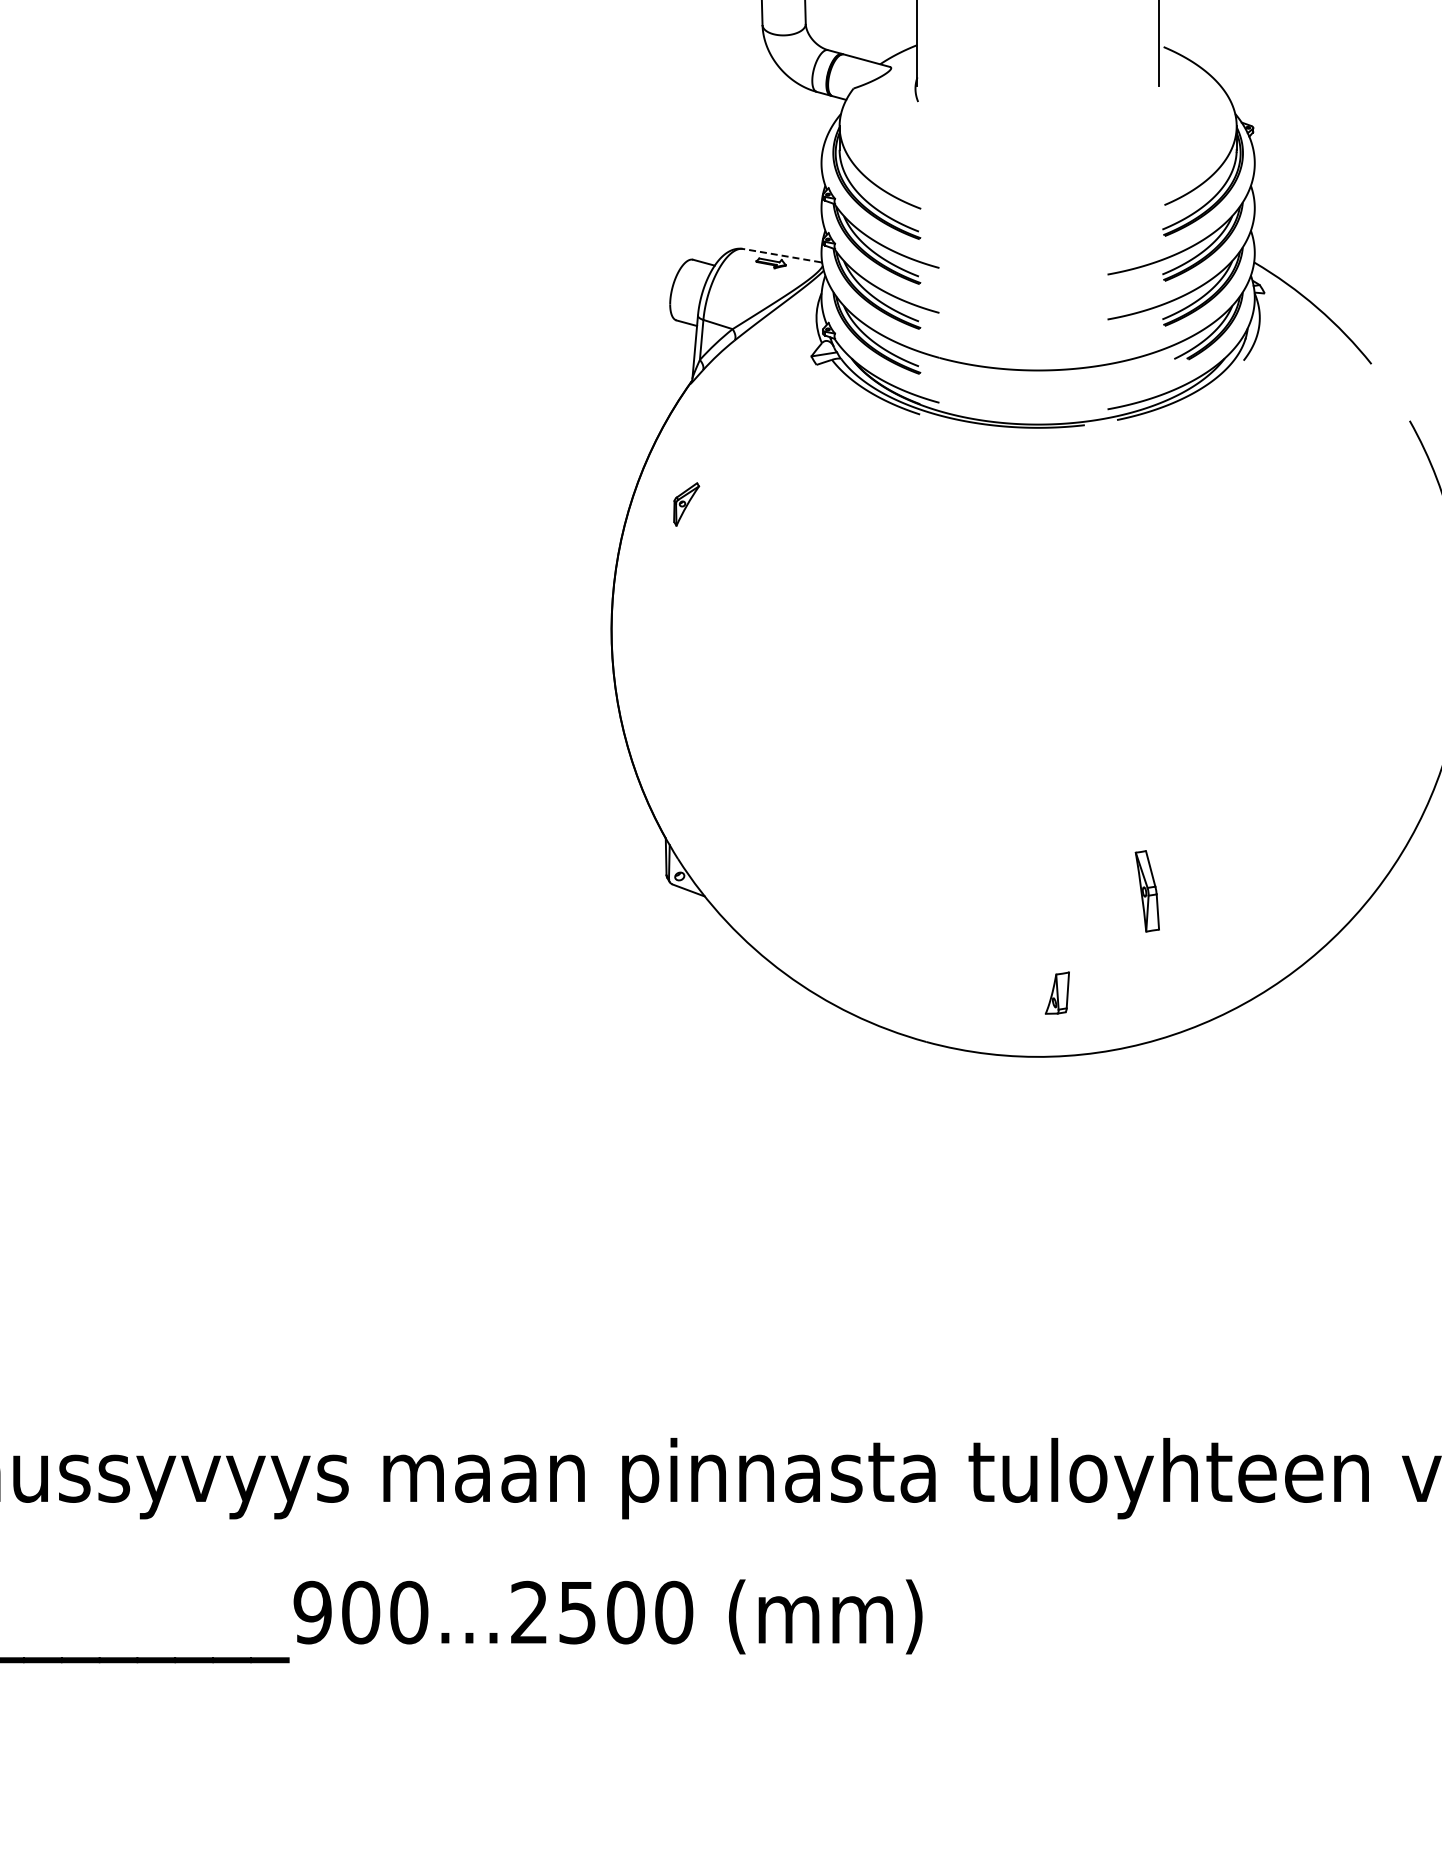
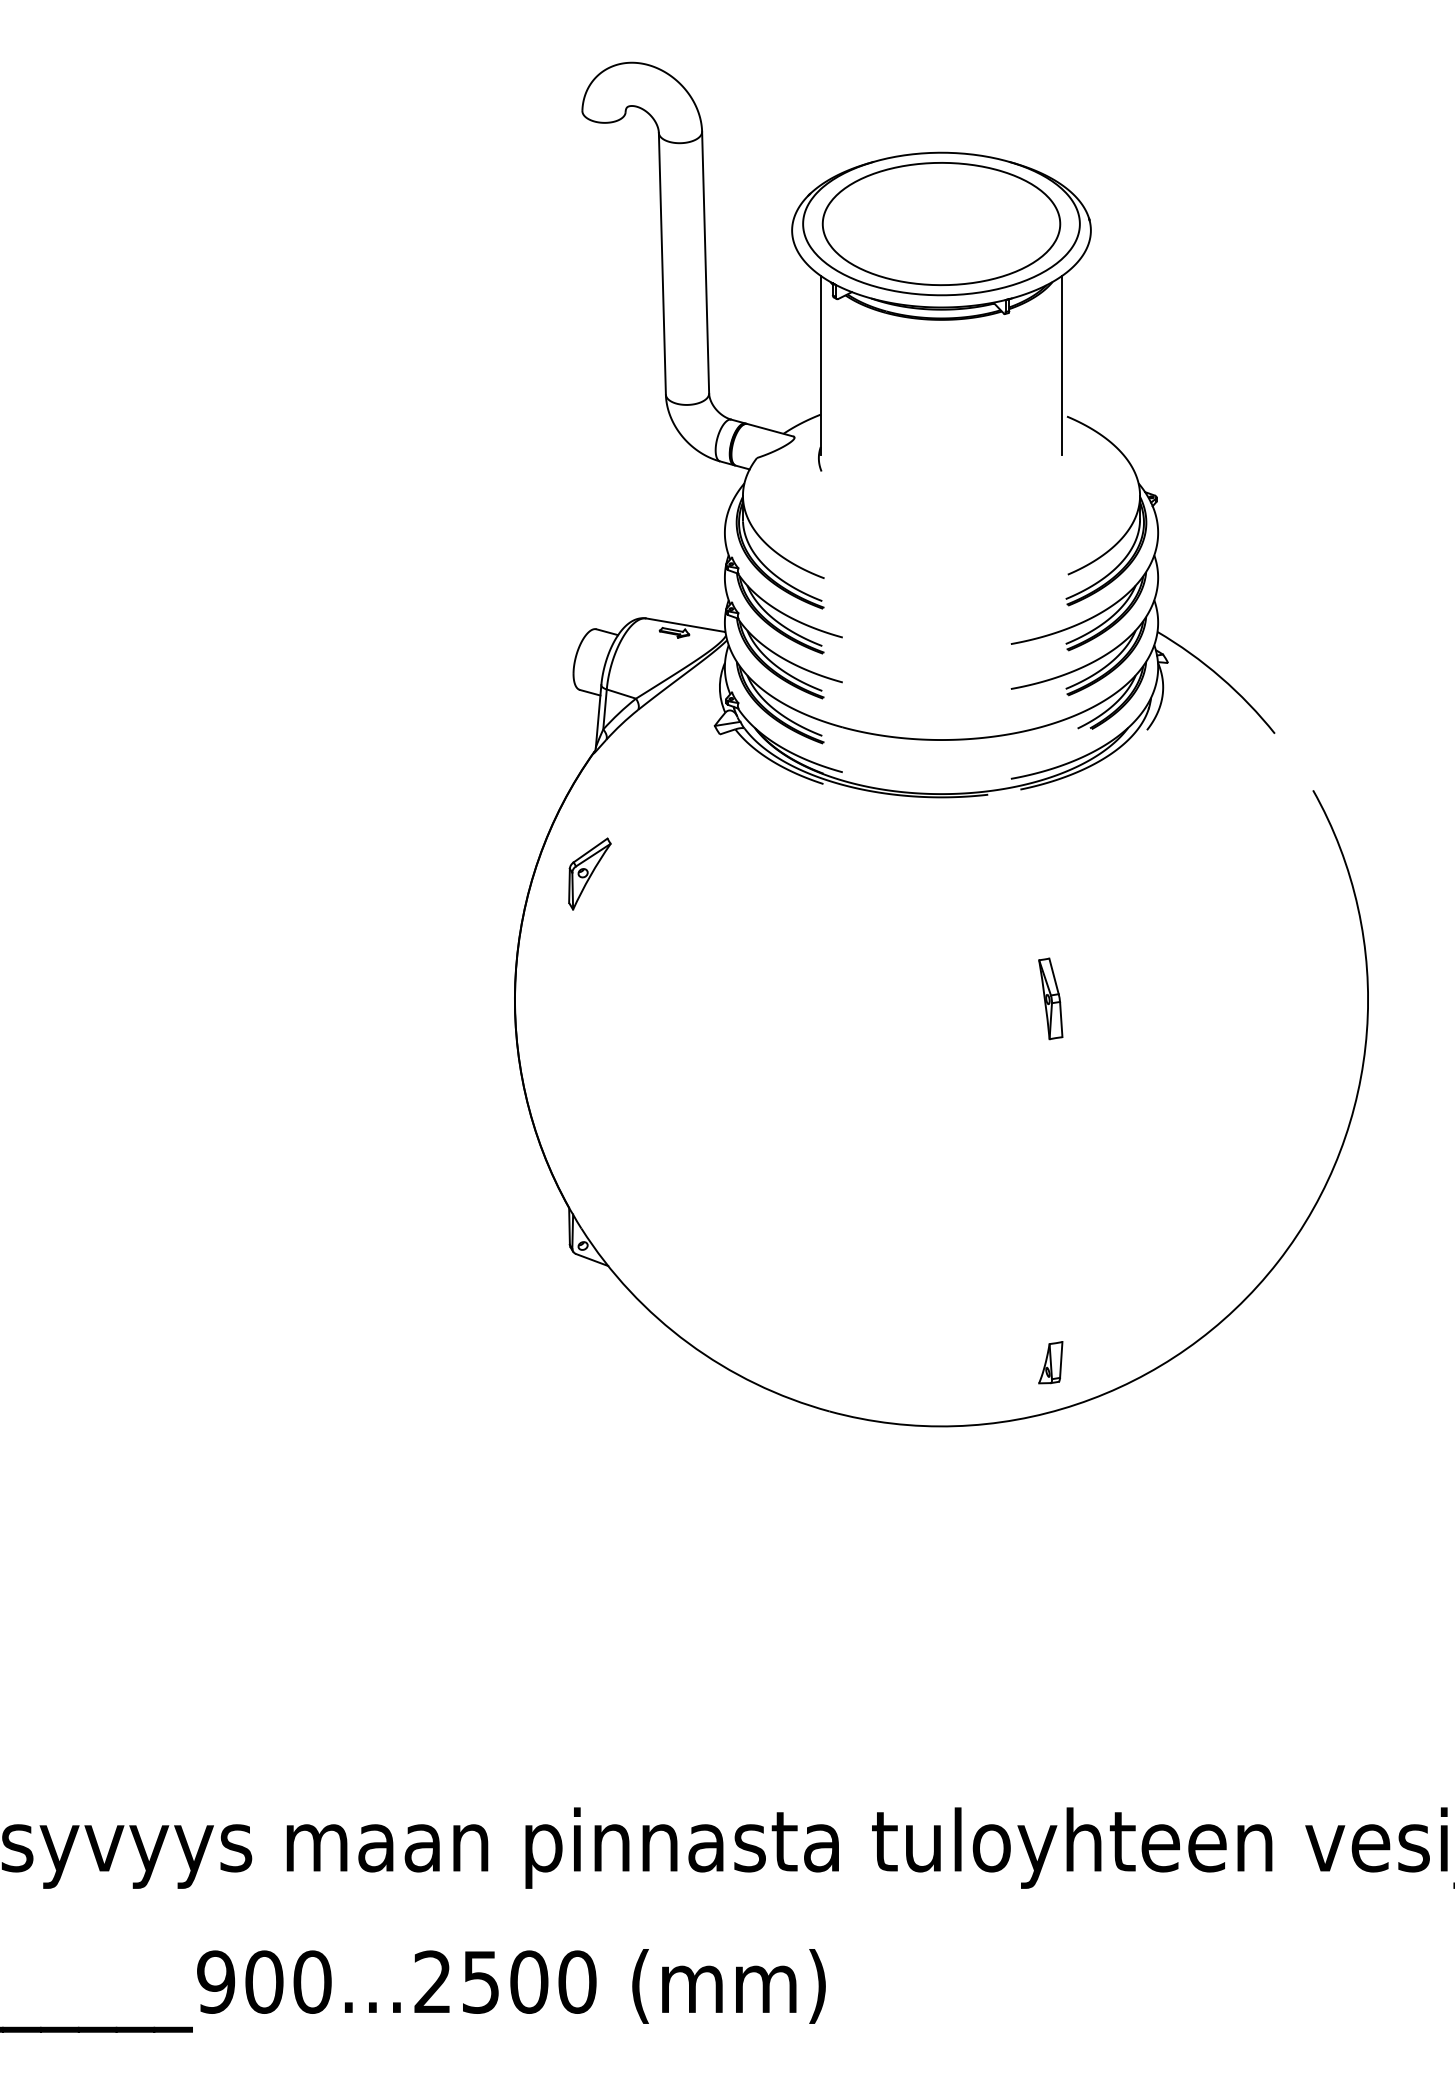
line: (782, 255) -> (685, 625), dashed -> solid
part: (686, 503) -> (589, 873), size x1.67
part: (1147, 890) -> (1050, 998), moved
part: (1057, 992) -> (1050, 1362), moved

